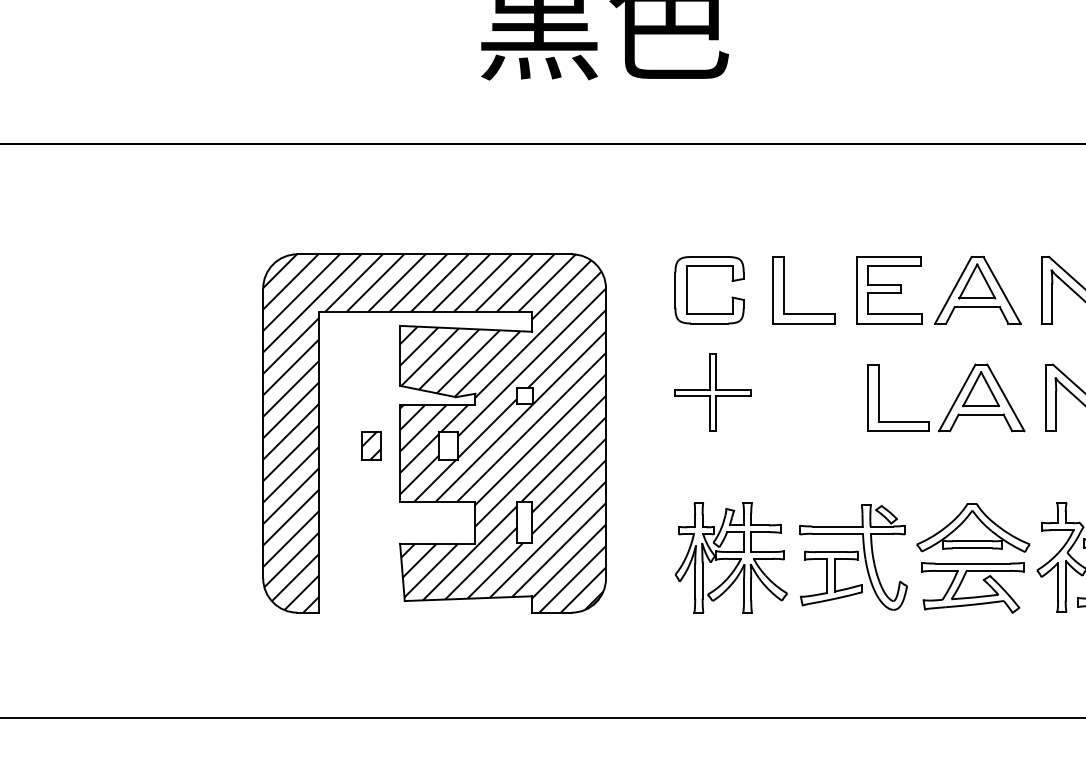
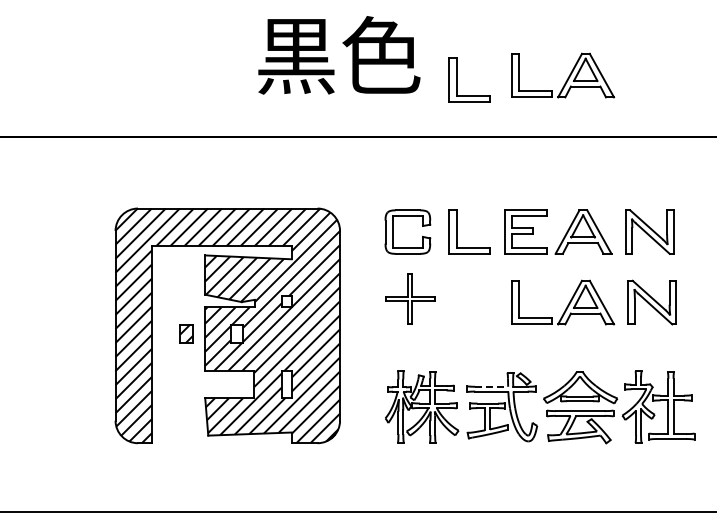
part: (947, 51) -> (563, 75), added
part: (785, 57) -> (457, 79), added
line: (838, 526) -> (492, 386), solid -> dashed

